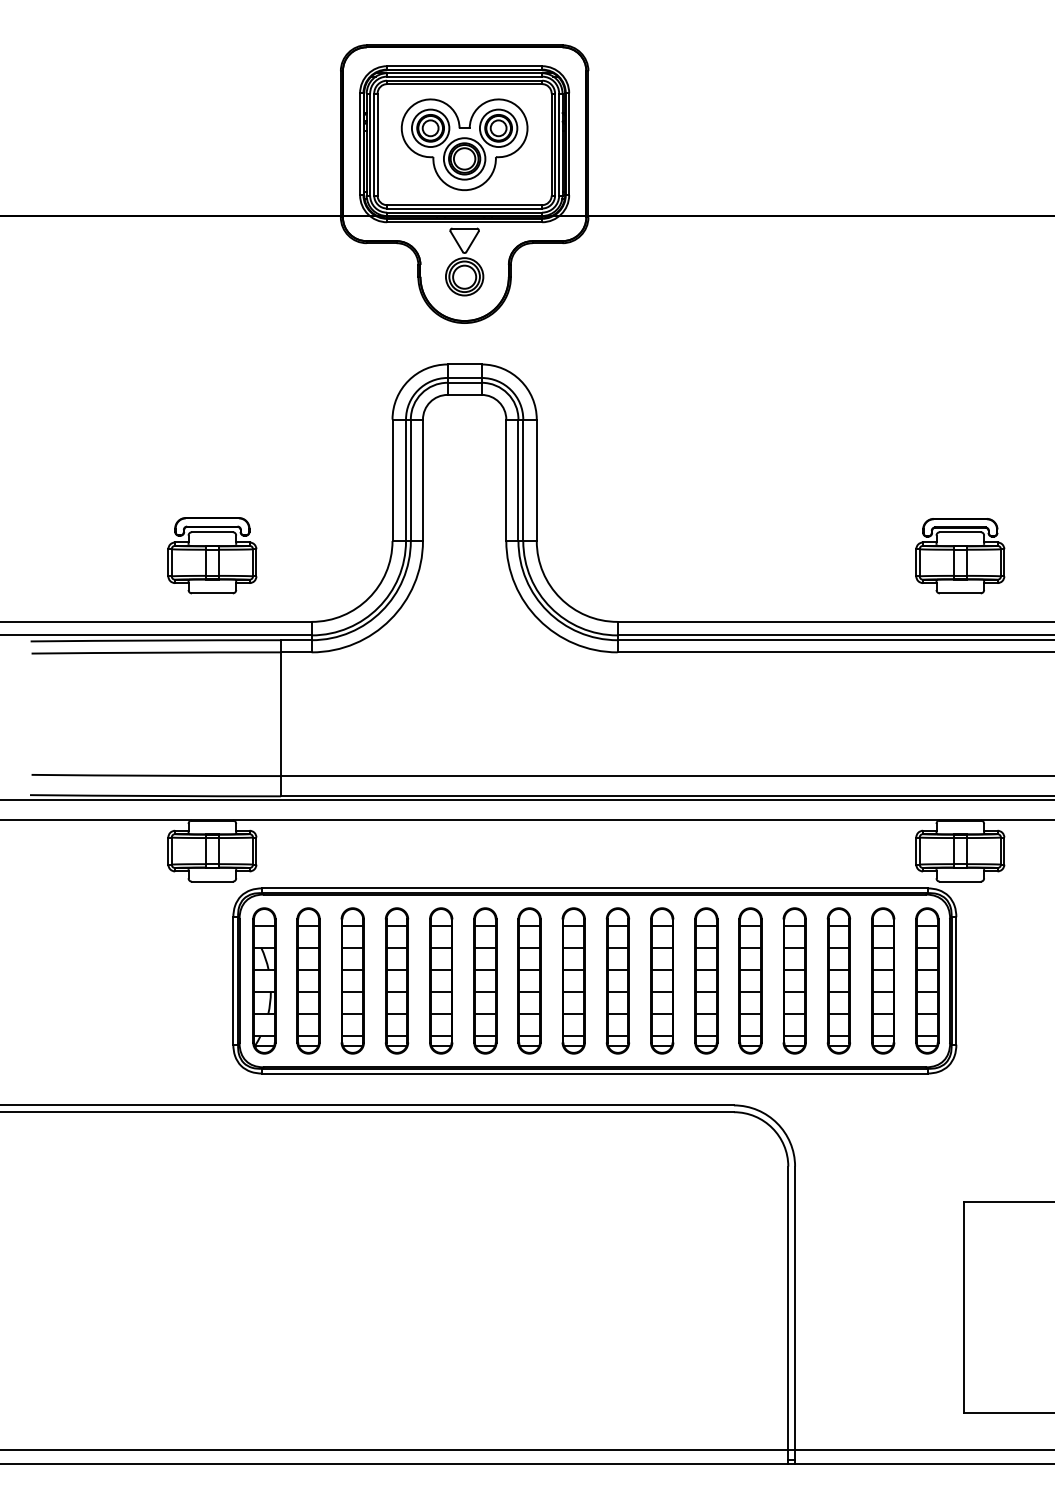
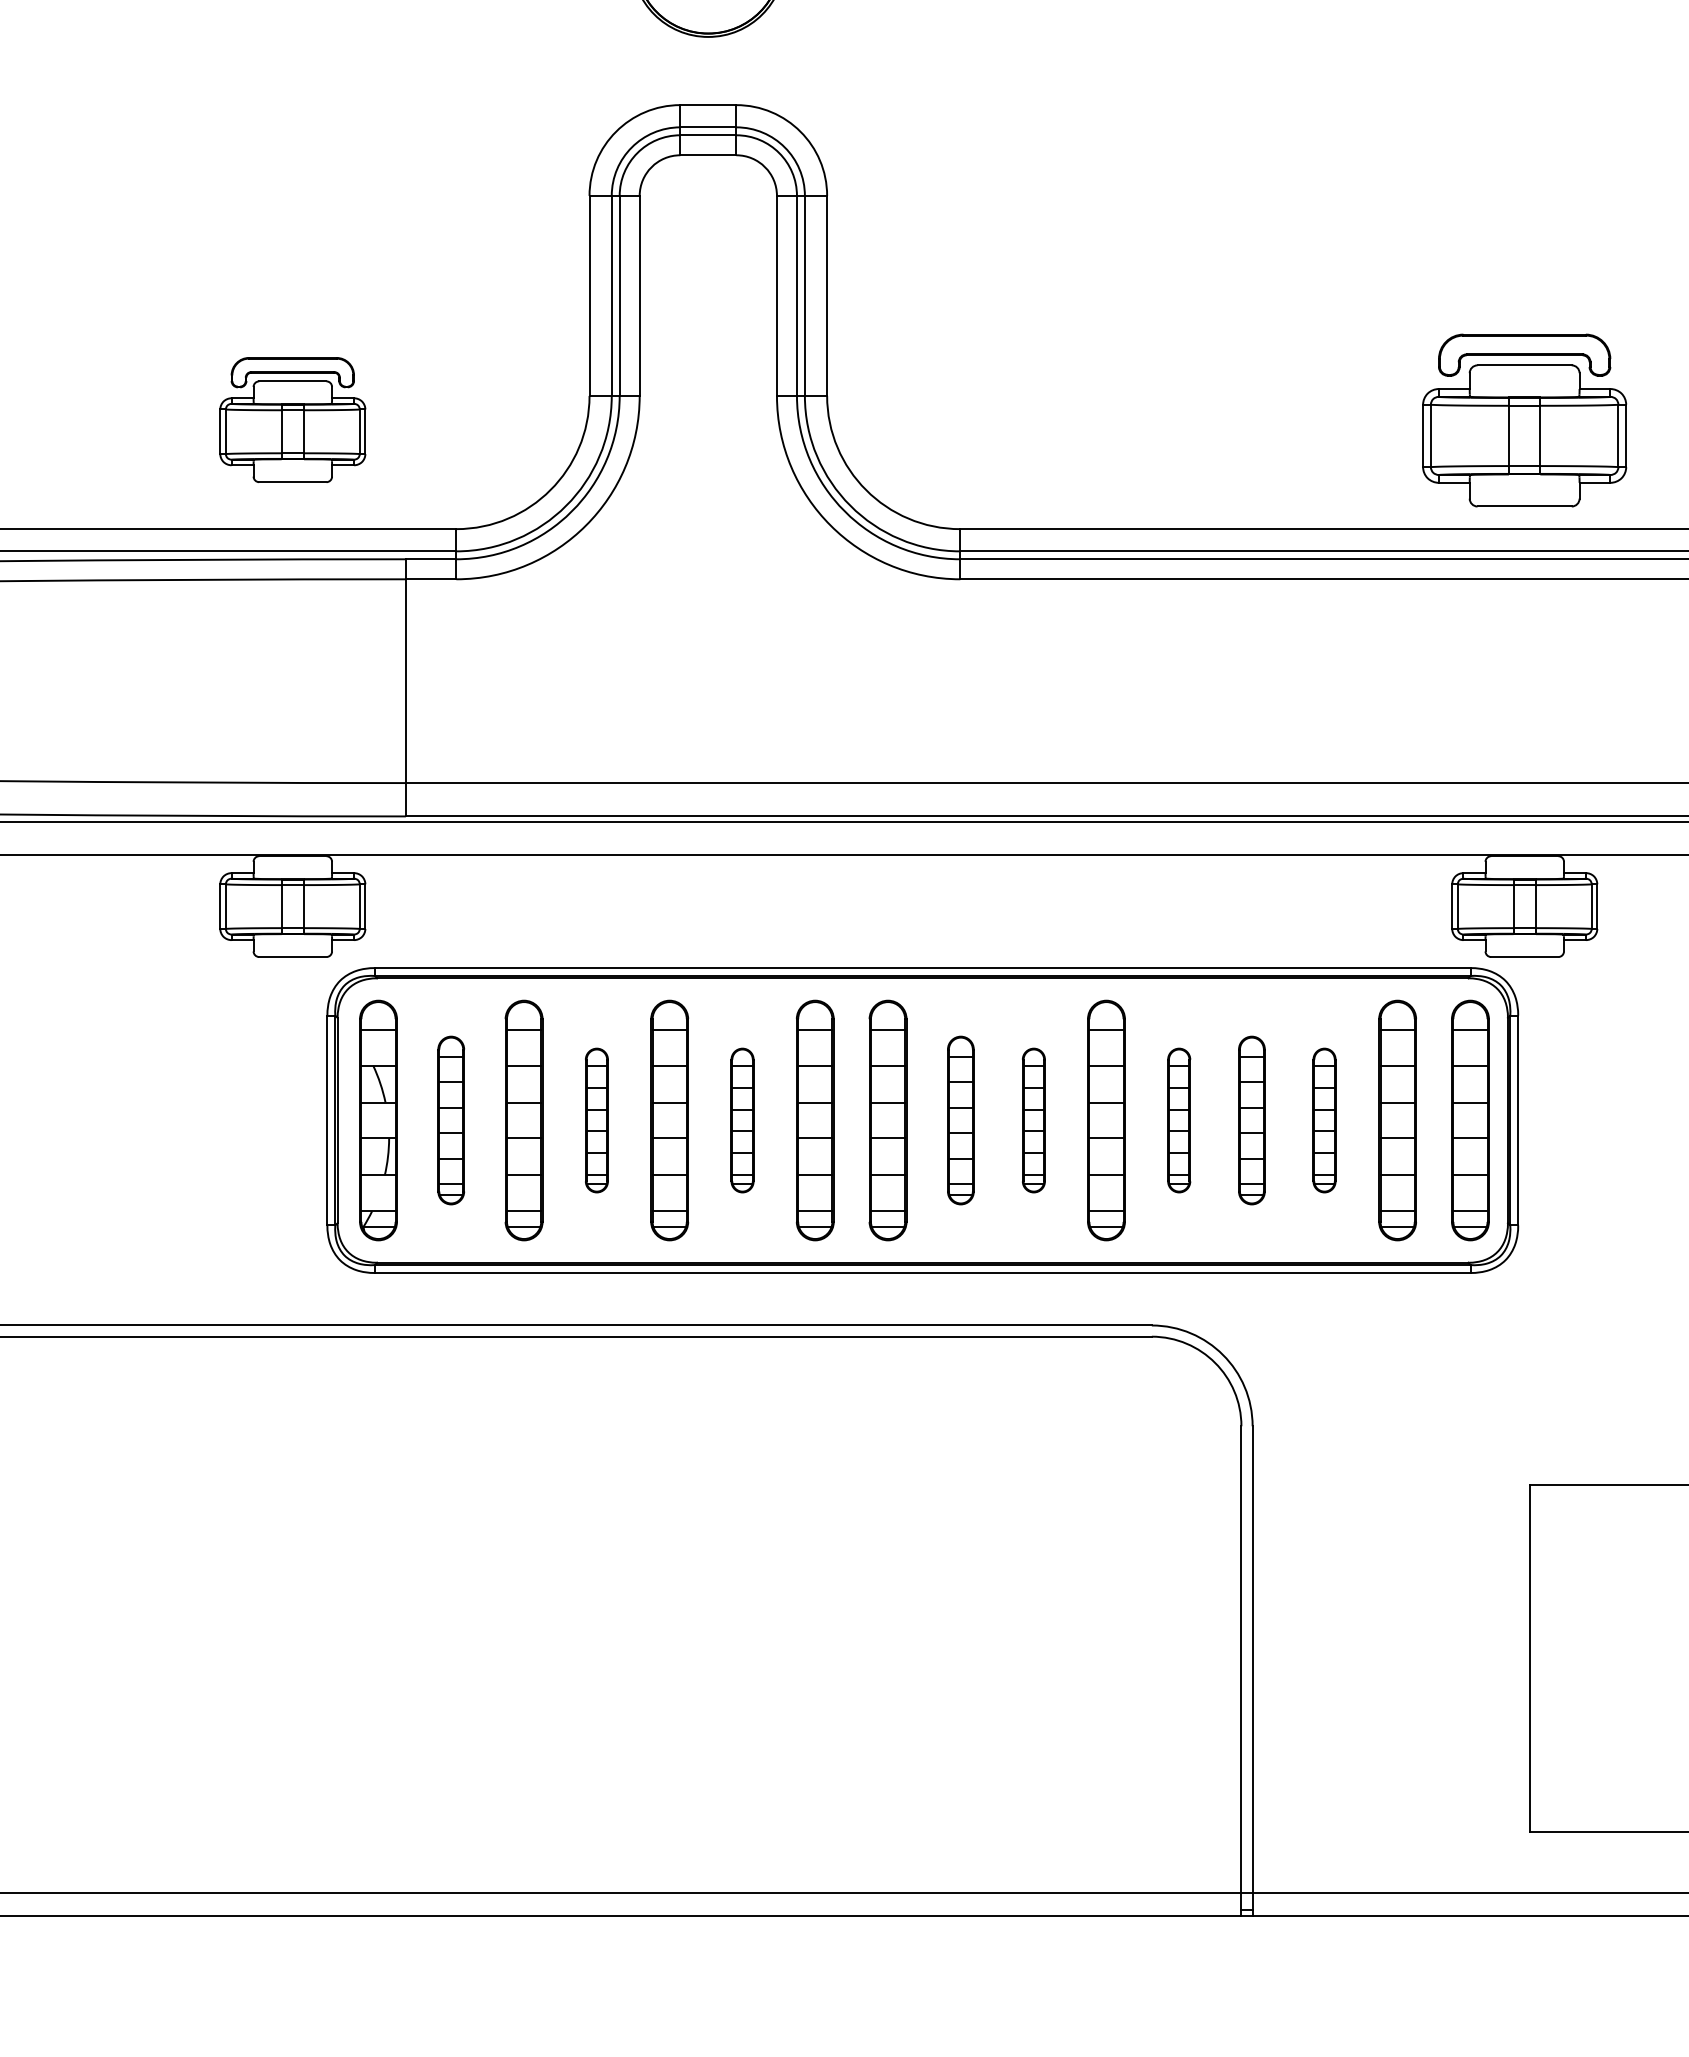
part: (960, 556) -> (1525, 421), size x1.4
part: (308, 980) -> (451, 1119), size x0.7
part: (396, 980) -> (596, 1119), size x0.6
part: (485, 980) -> (742, 1119), size x0.6
part: (617, 980) -> (960, 1119), size x0.7
part: (662, 980) -> (1034, 1119), size x0.6
part: (750, 980) -> (1179, 1119), size x0.6
part: (794, 980) -> (1251, 1119), size x0.7
part: (838, 980) -> (1324, 1119), size x0.6

